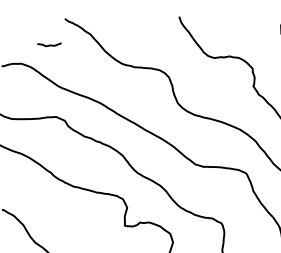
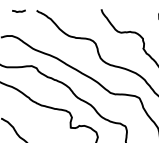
curve: (48, 43) -> (18, 10), moved

